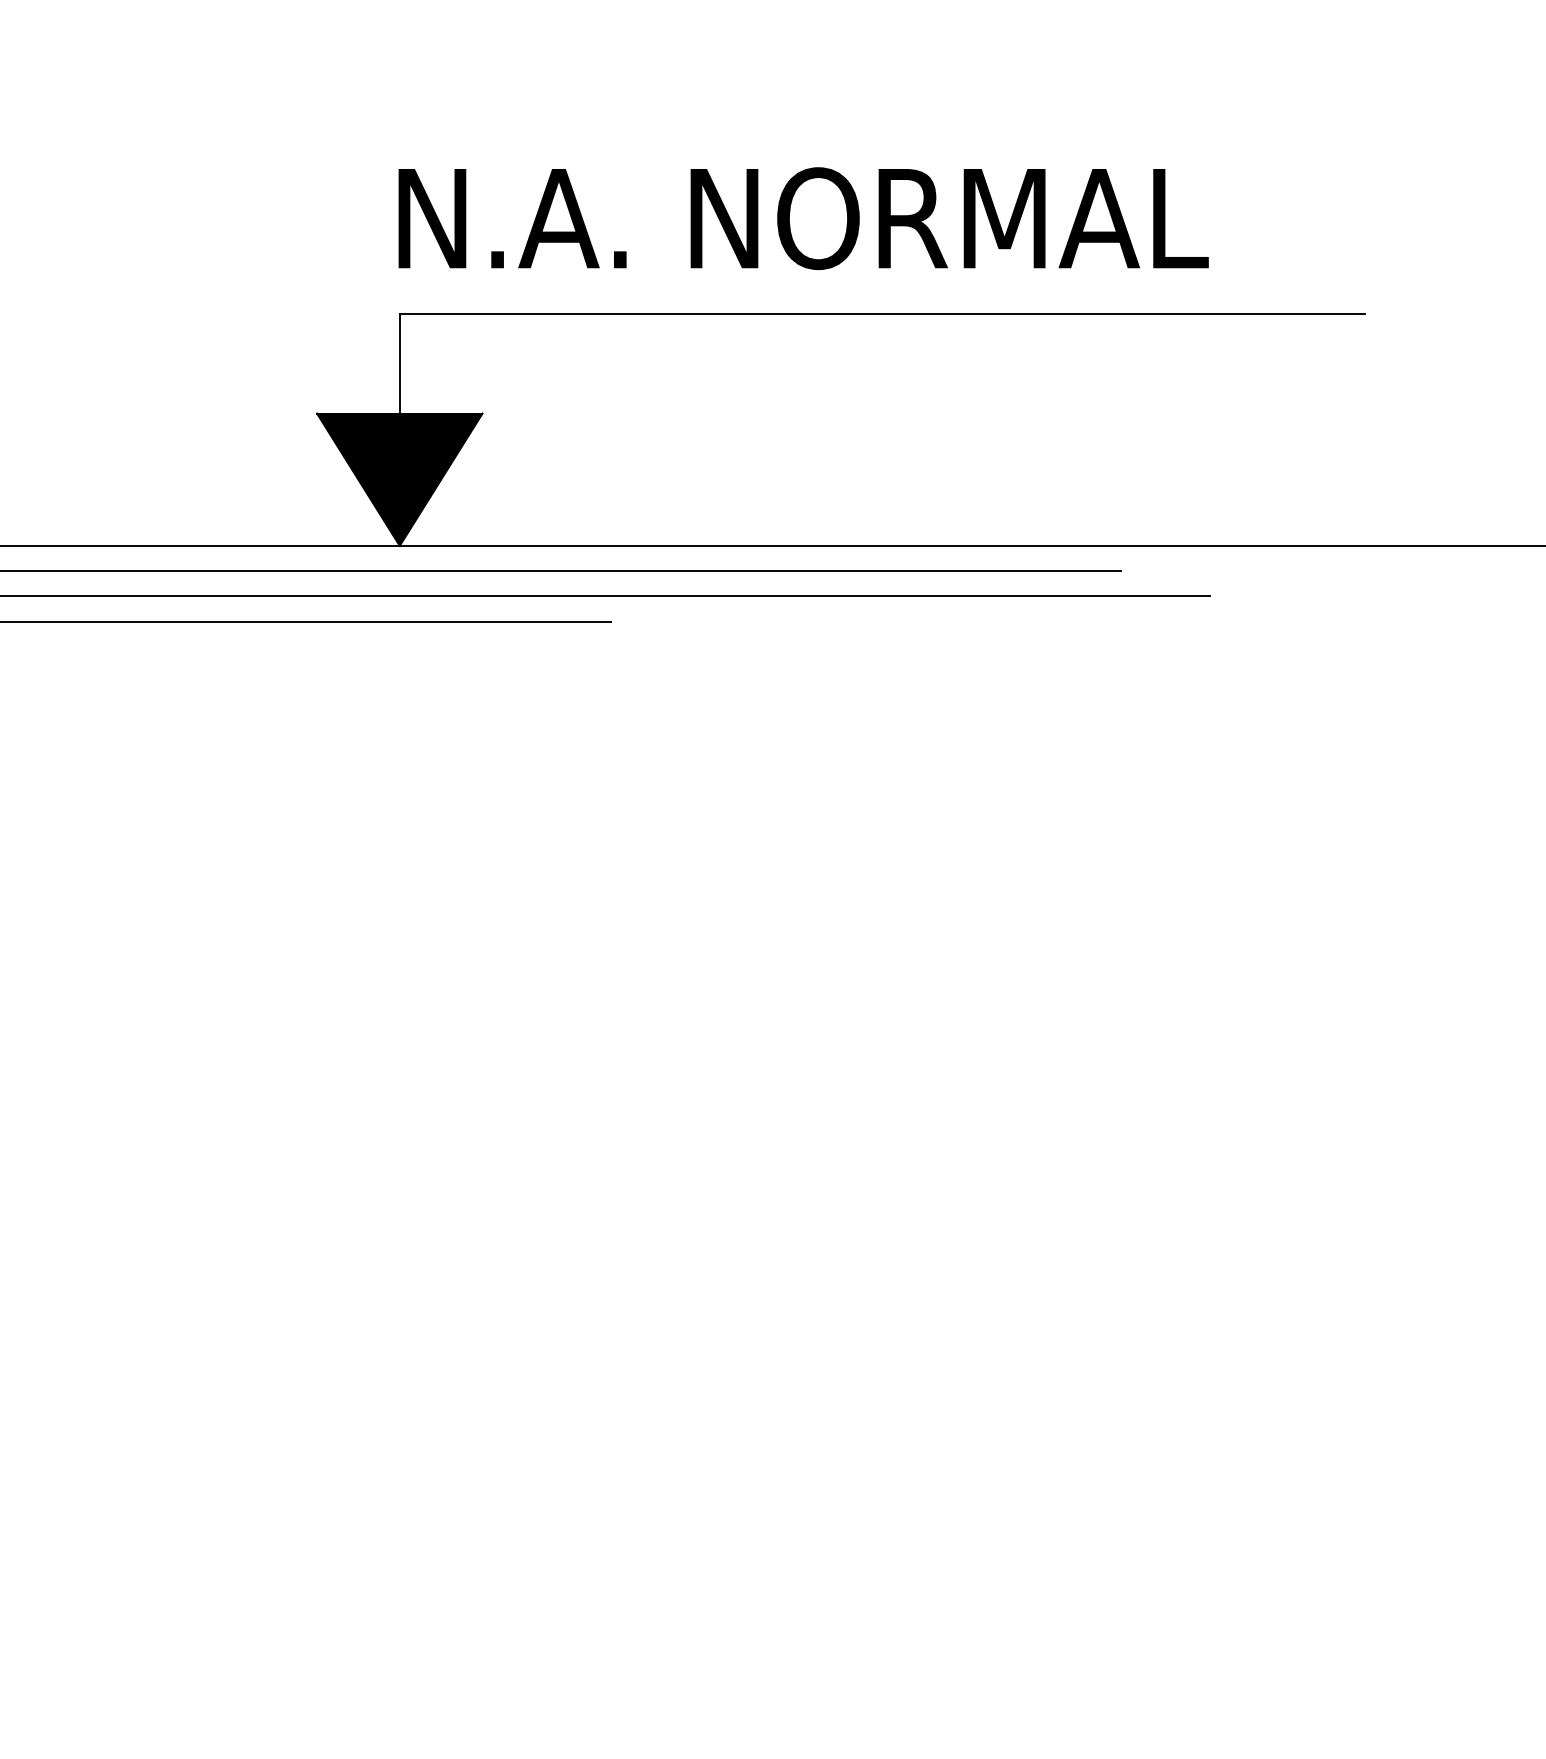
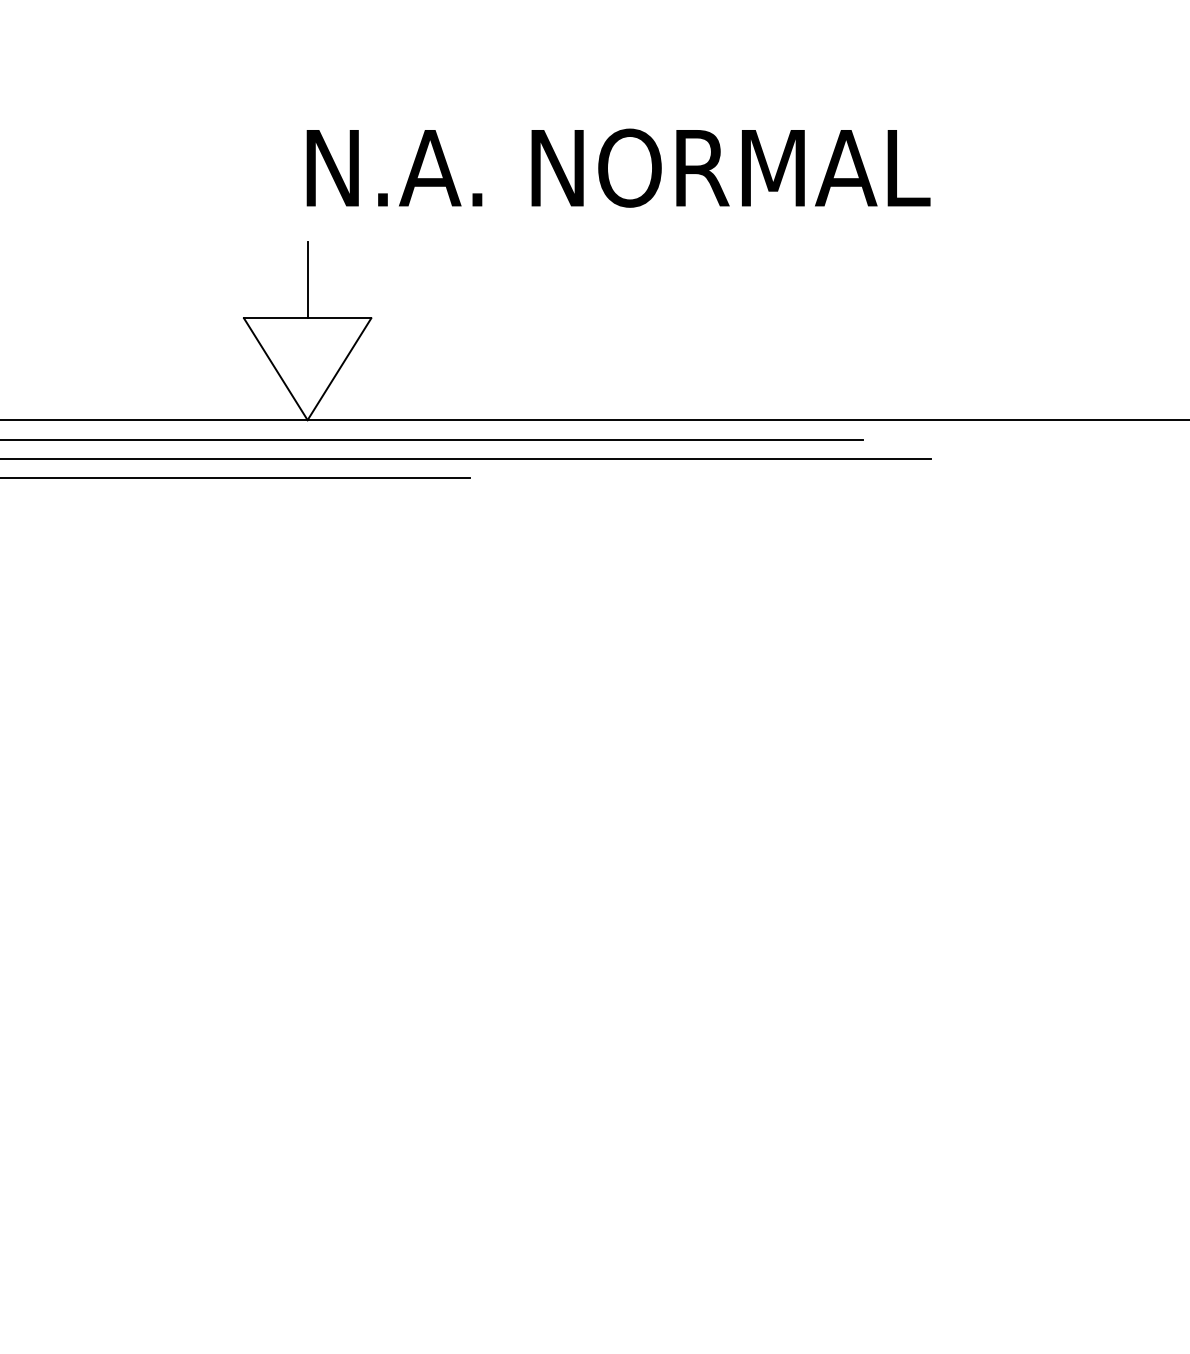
line: (882, 314) -> (679, 242), removed
fill: (399, 479) -> (307, 369), removed

